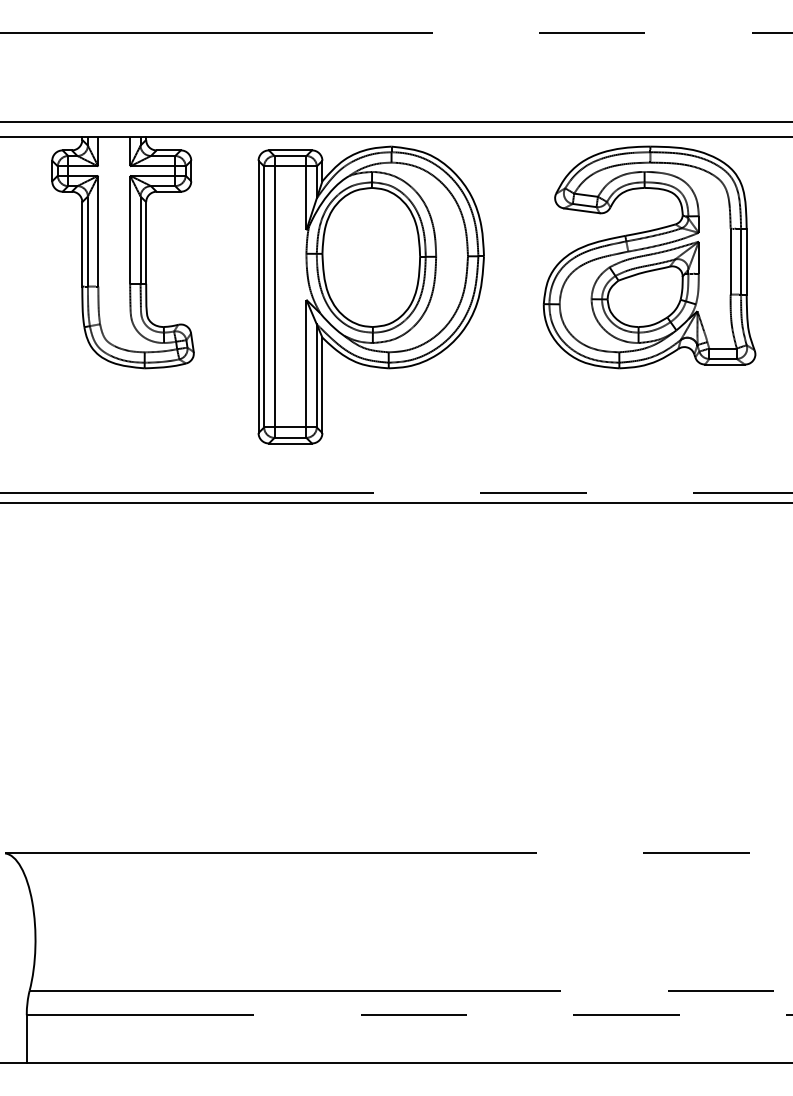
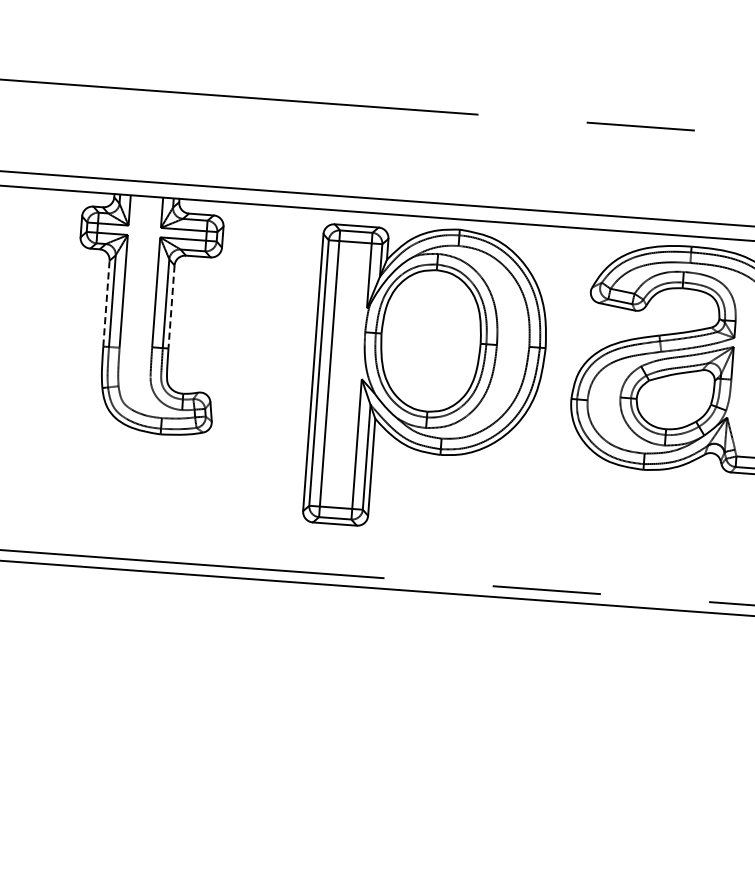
line: (146, 242) -> (171, 306), solid -> dashed
line: (82, 243) -> (106, 302), solid -> dashed
part: (370, 294) -> (427, 378), moved

